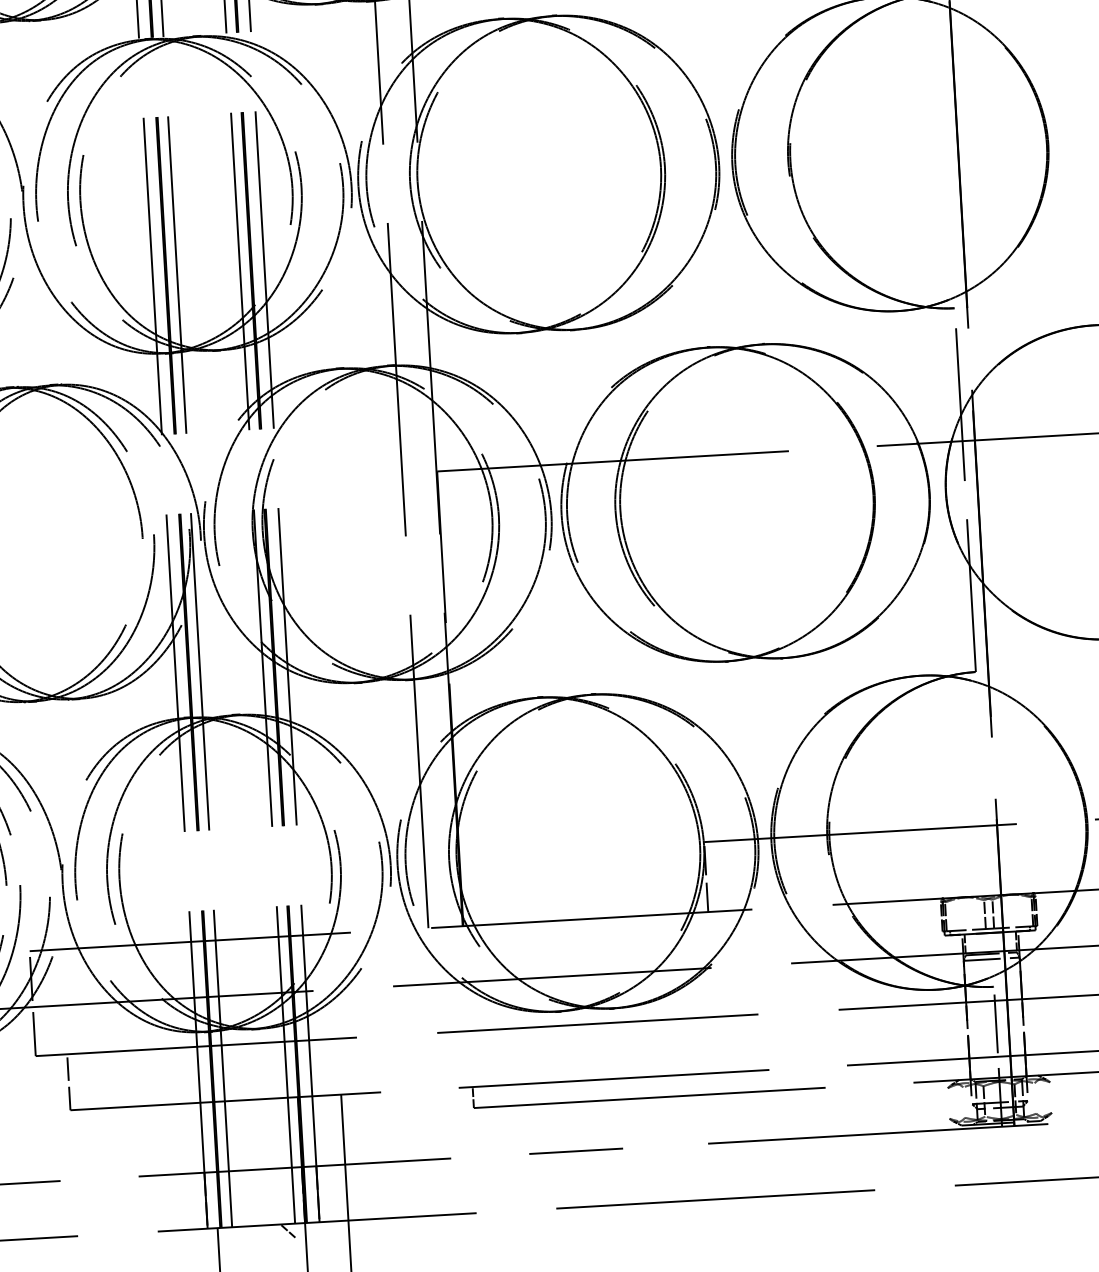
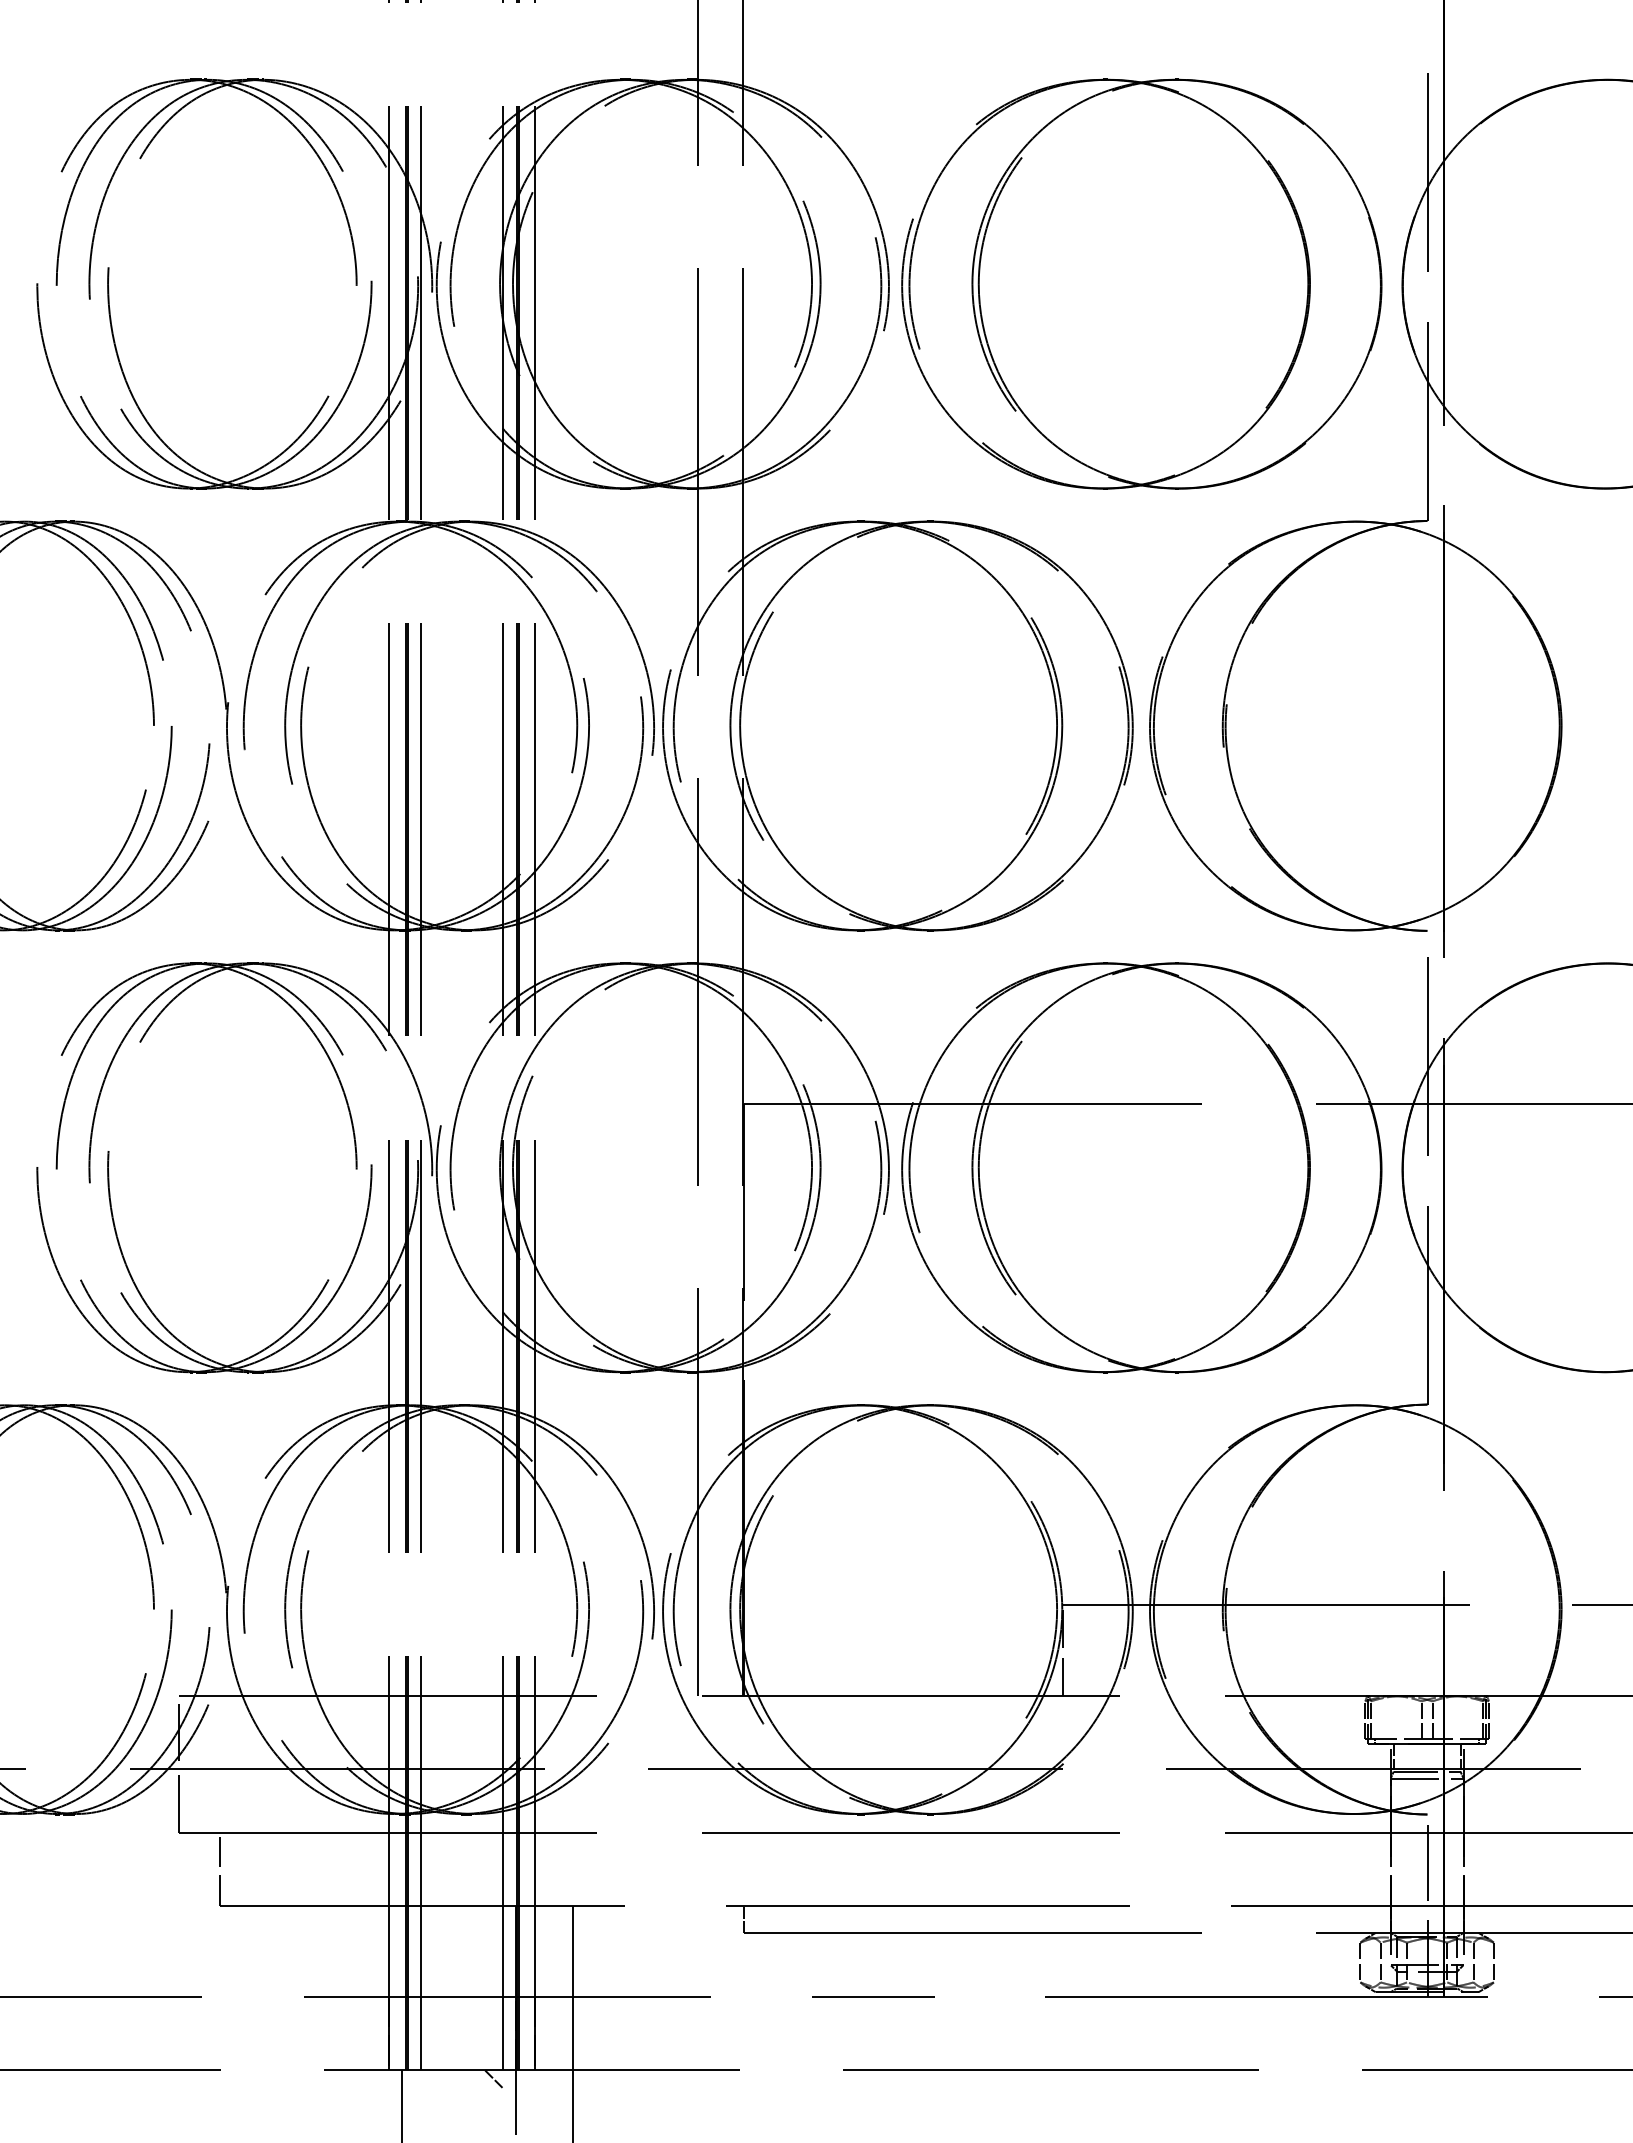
line: (1050, 1097) -> (1493, 1962), added
line: (1035, 1098) -> (1473, 1962), added
line: (964, 1102) -> (1380, 1962), added
line: (948, 1103) -> (1360, 1962), added

